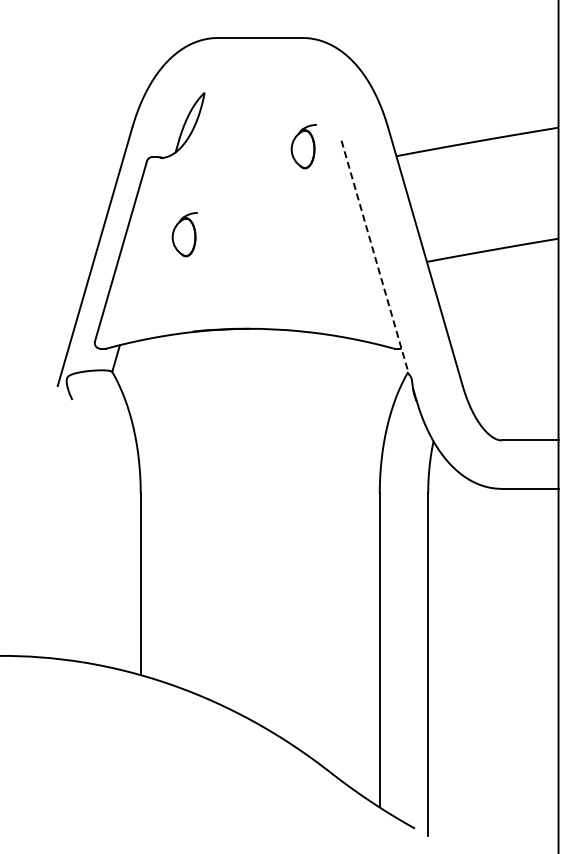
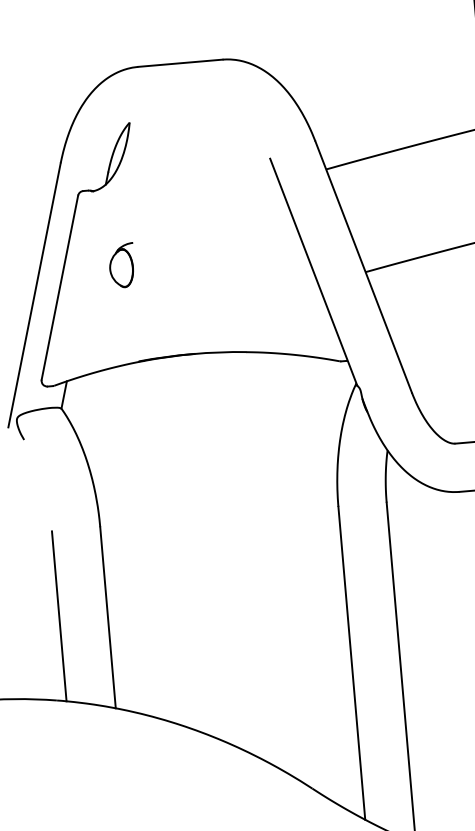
part: (303, 146) -> (232, 167), removed
line: (375, 257) -> (314, 272), dashed -> solid
line: (92, 578) -> (59, 616), added

